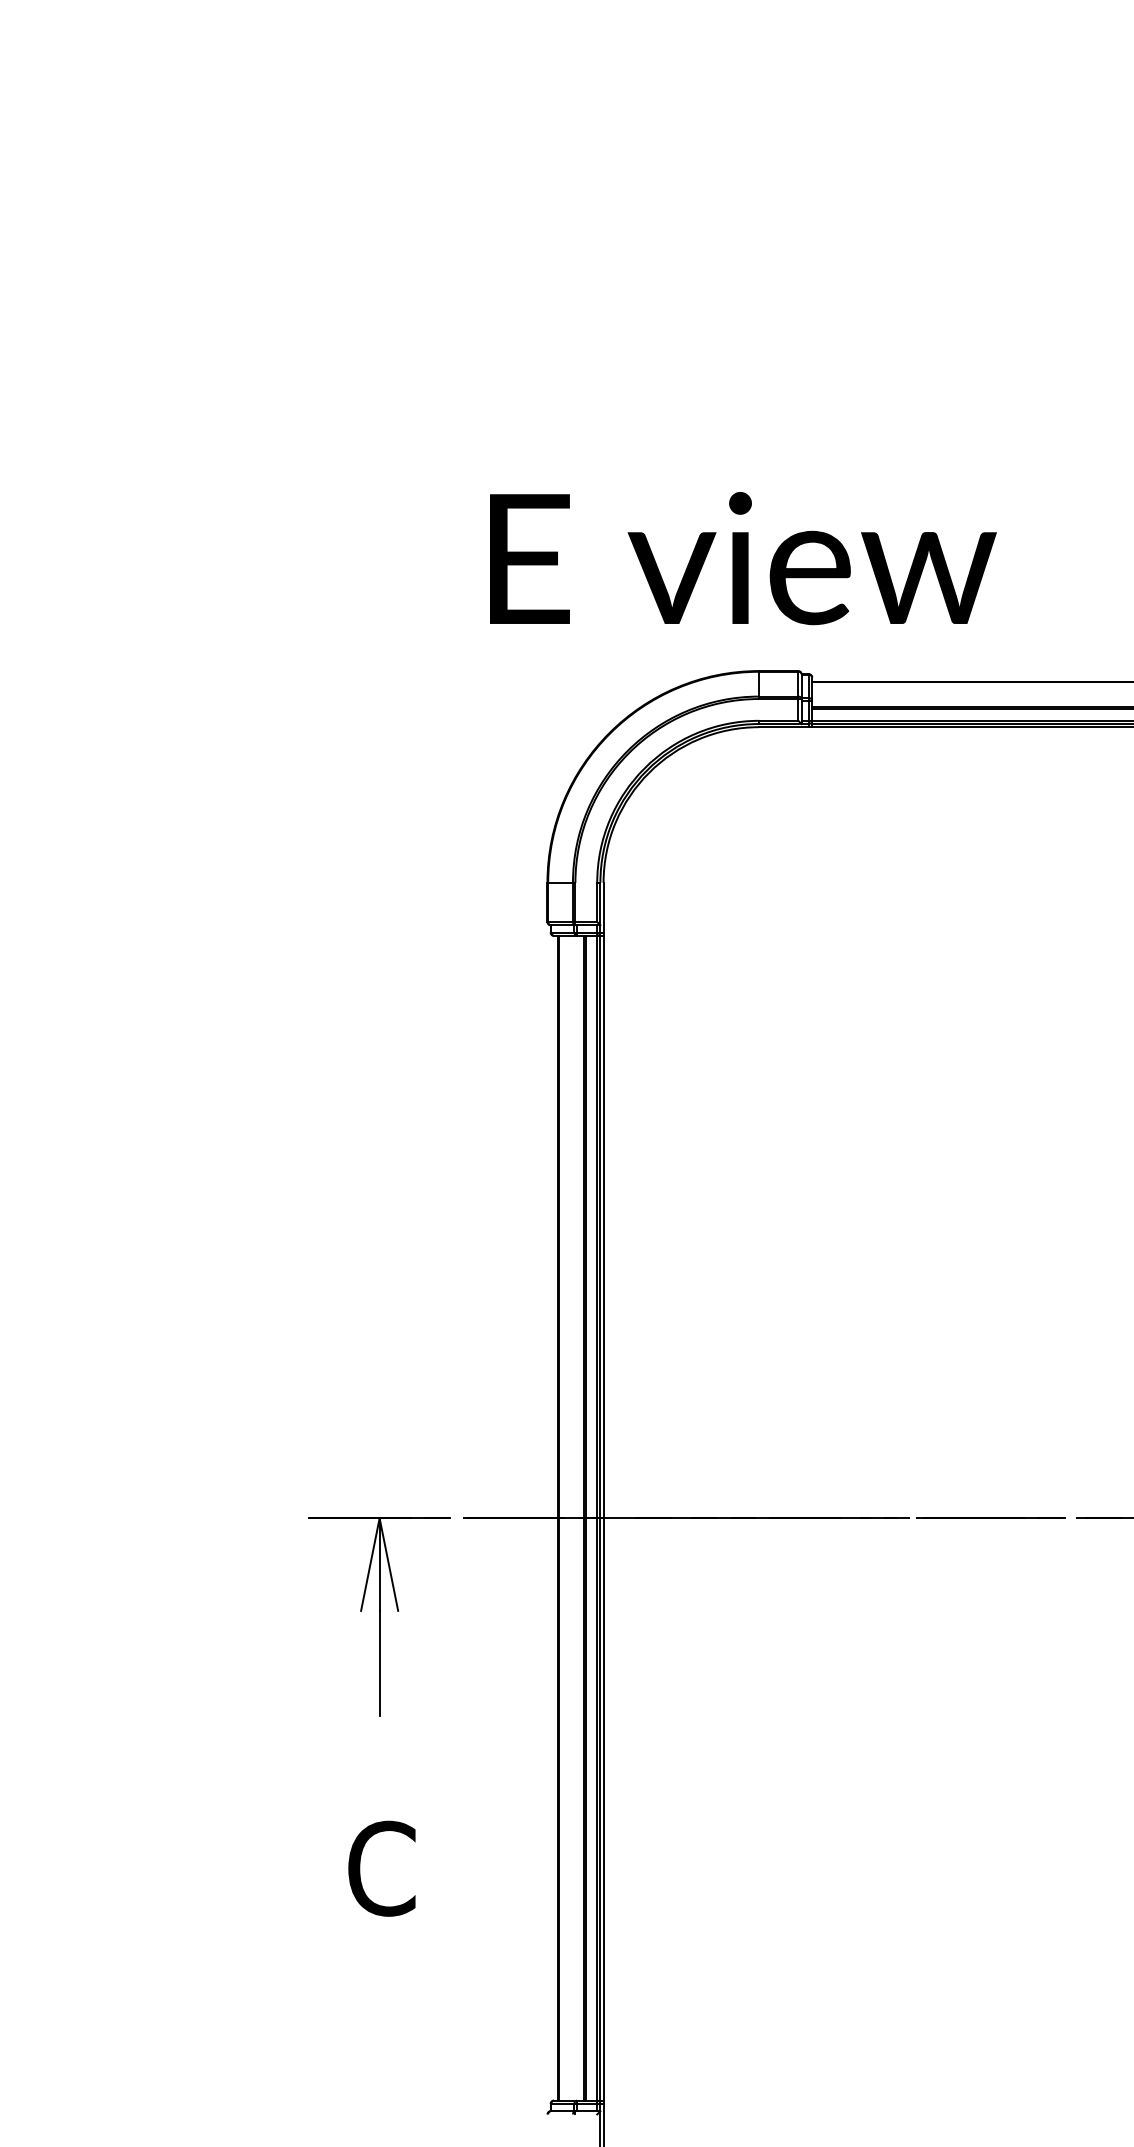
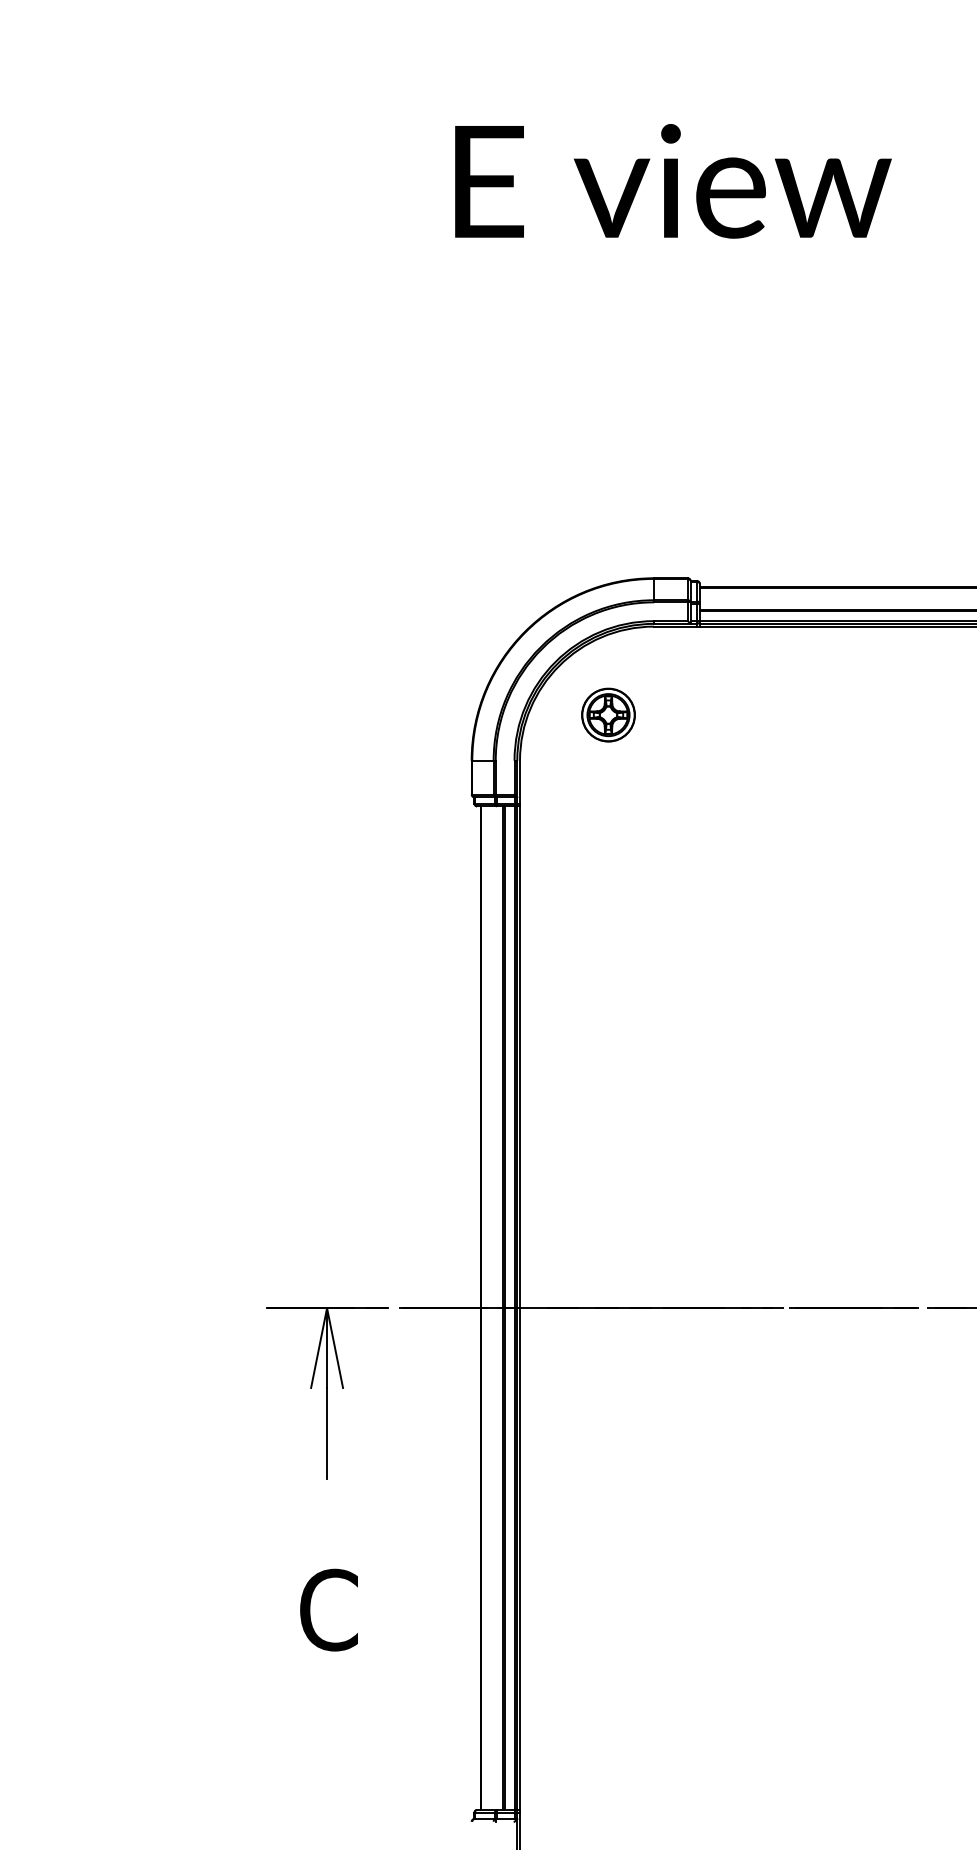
text: (743, 558) -> (673, 181), moved
part: (706, 829) -> (608, 714), added

